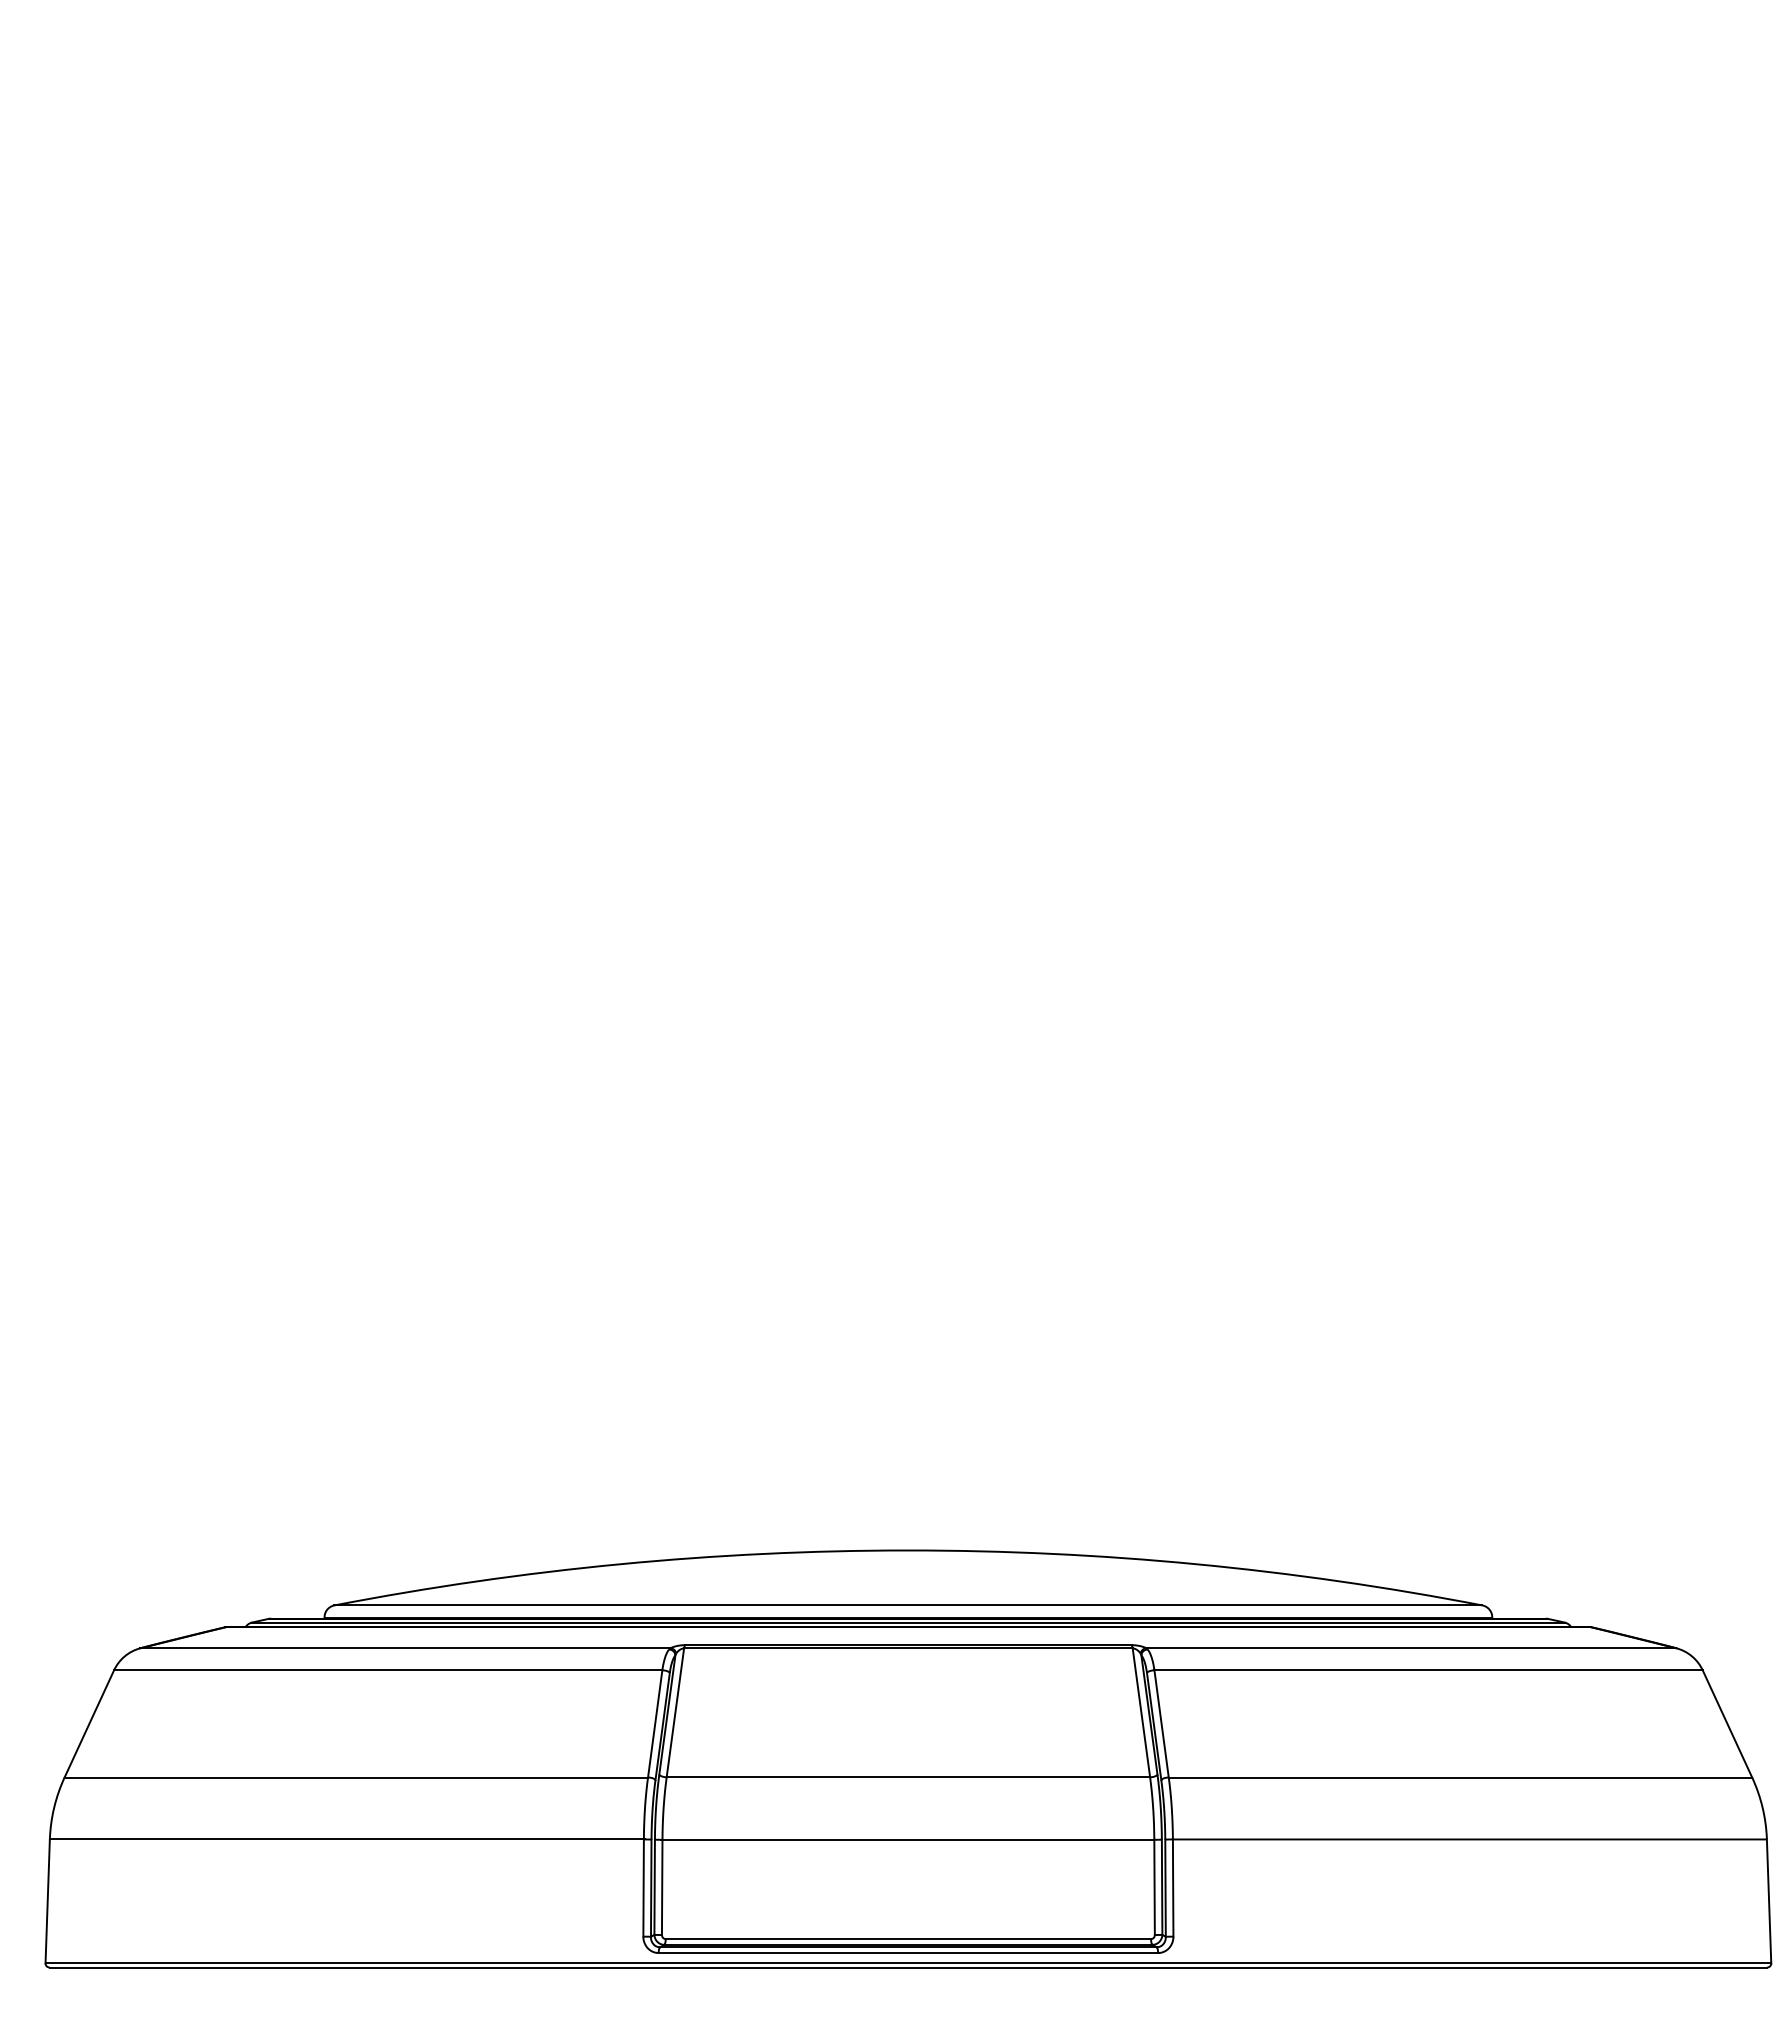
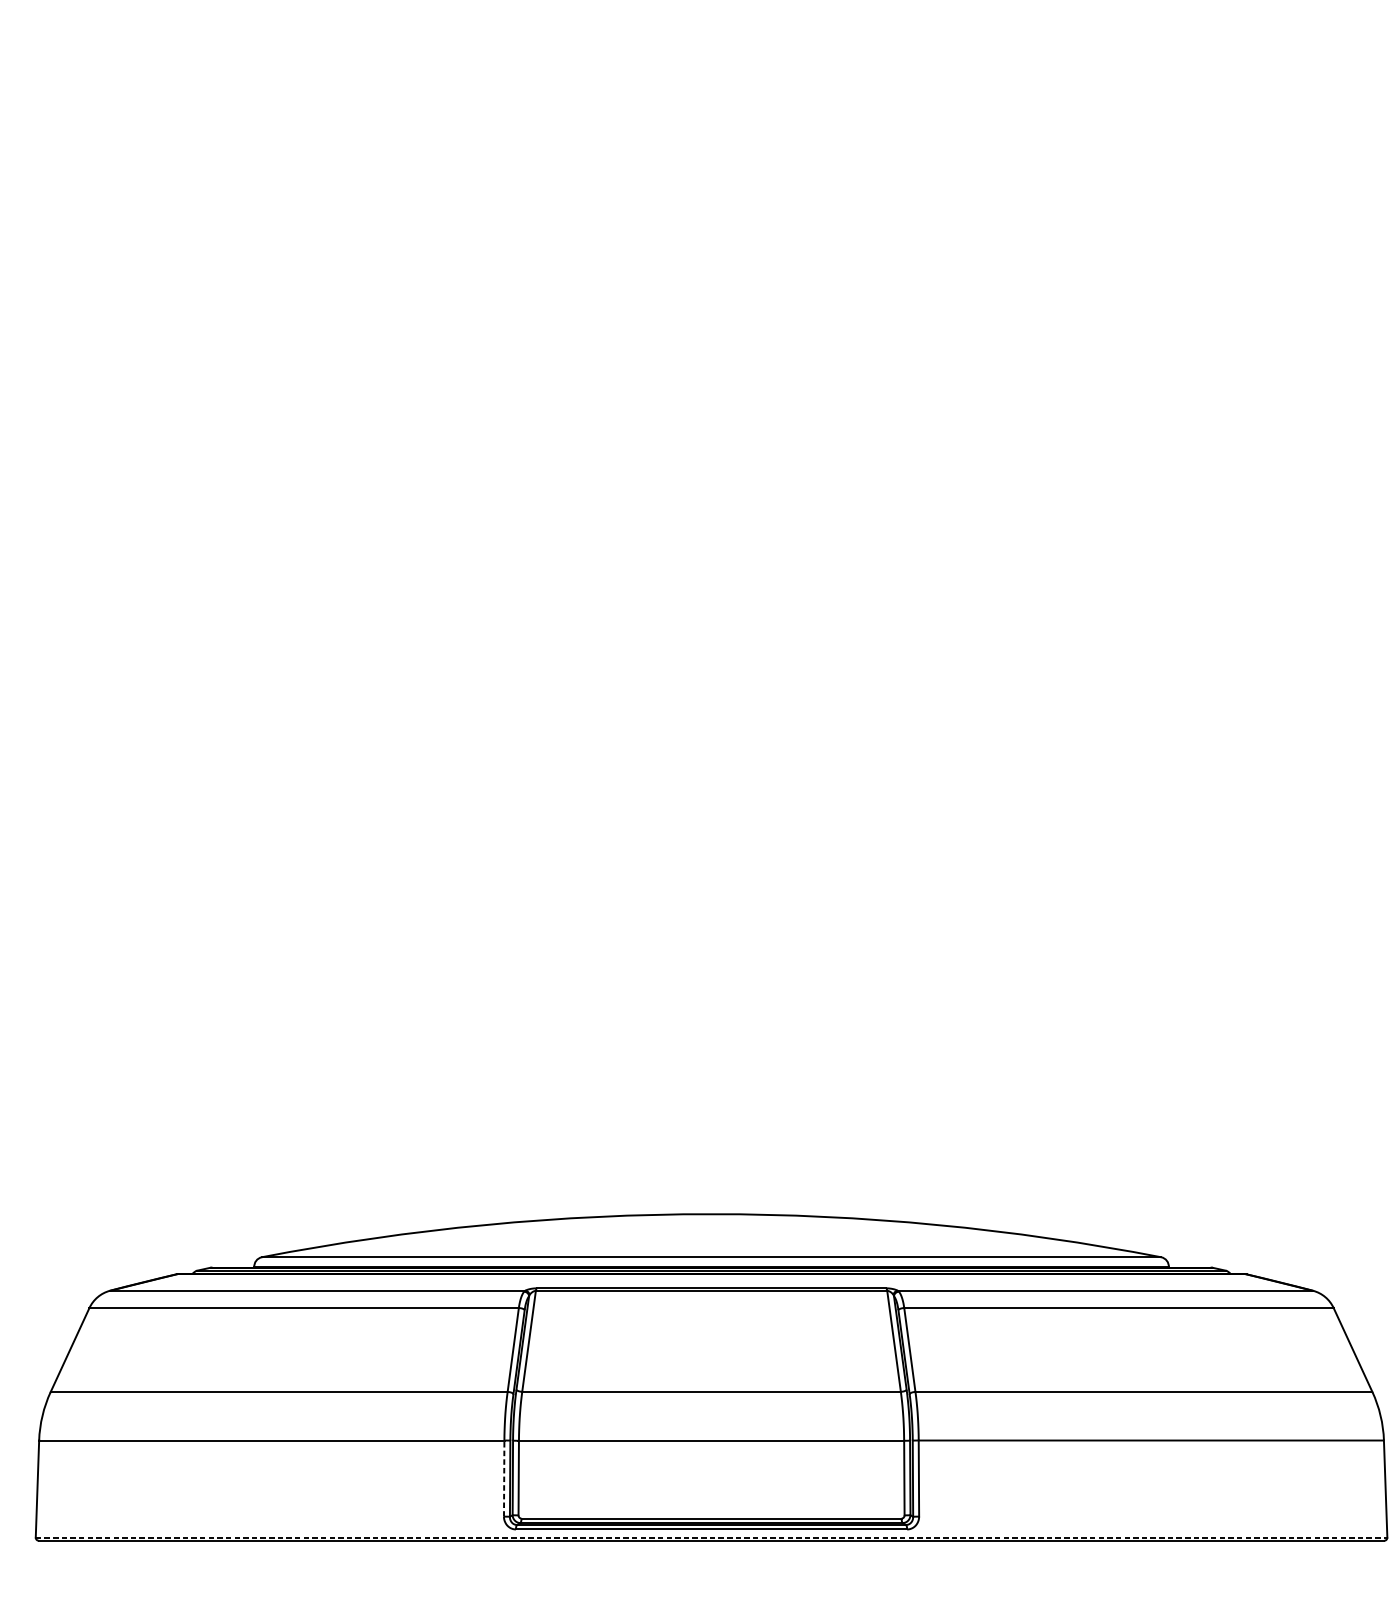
line: (643, 1888) -> (504, 1478), solid -> dashed
line: (908, 1963) -> (711, 1537), solid -> dashed

